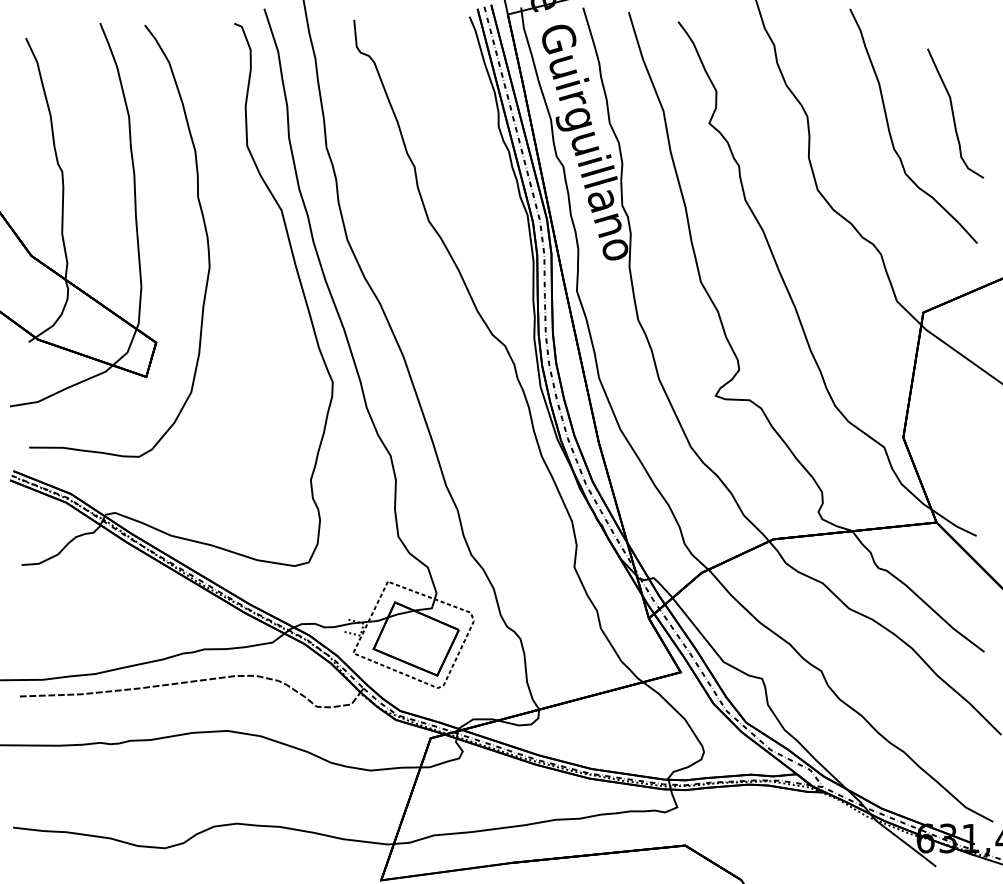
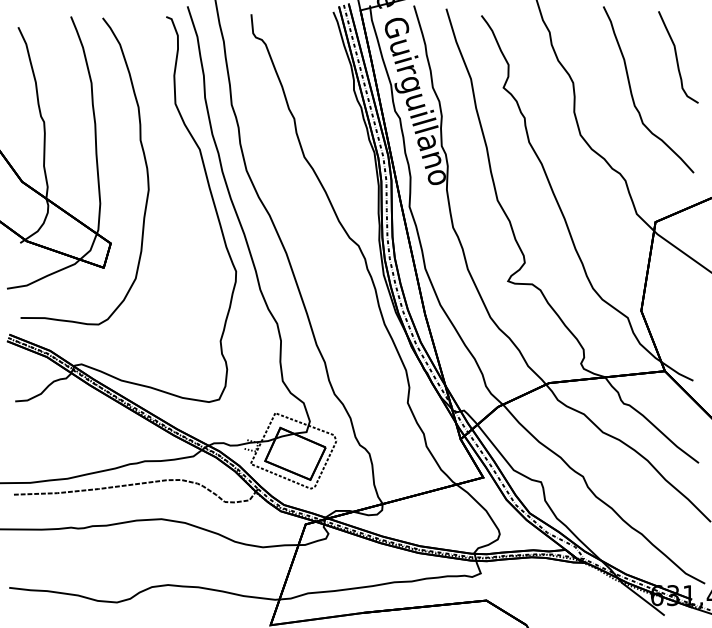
curve: (953, 113) -> (676, 57), moved

